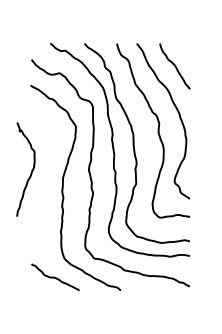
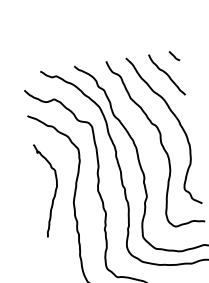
curve: (185, 48) -> (174, 55), added
curve: (30, 172) -> (54, 191), moved

